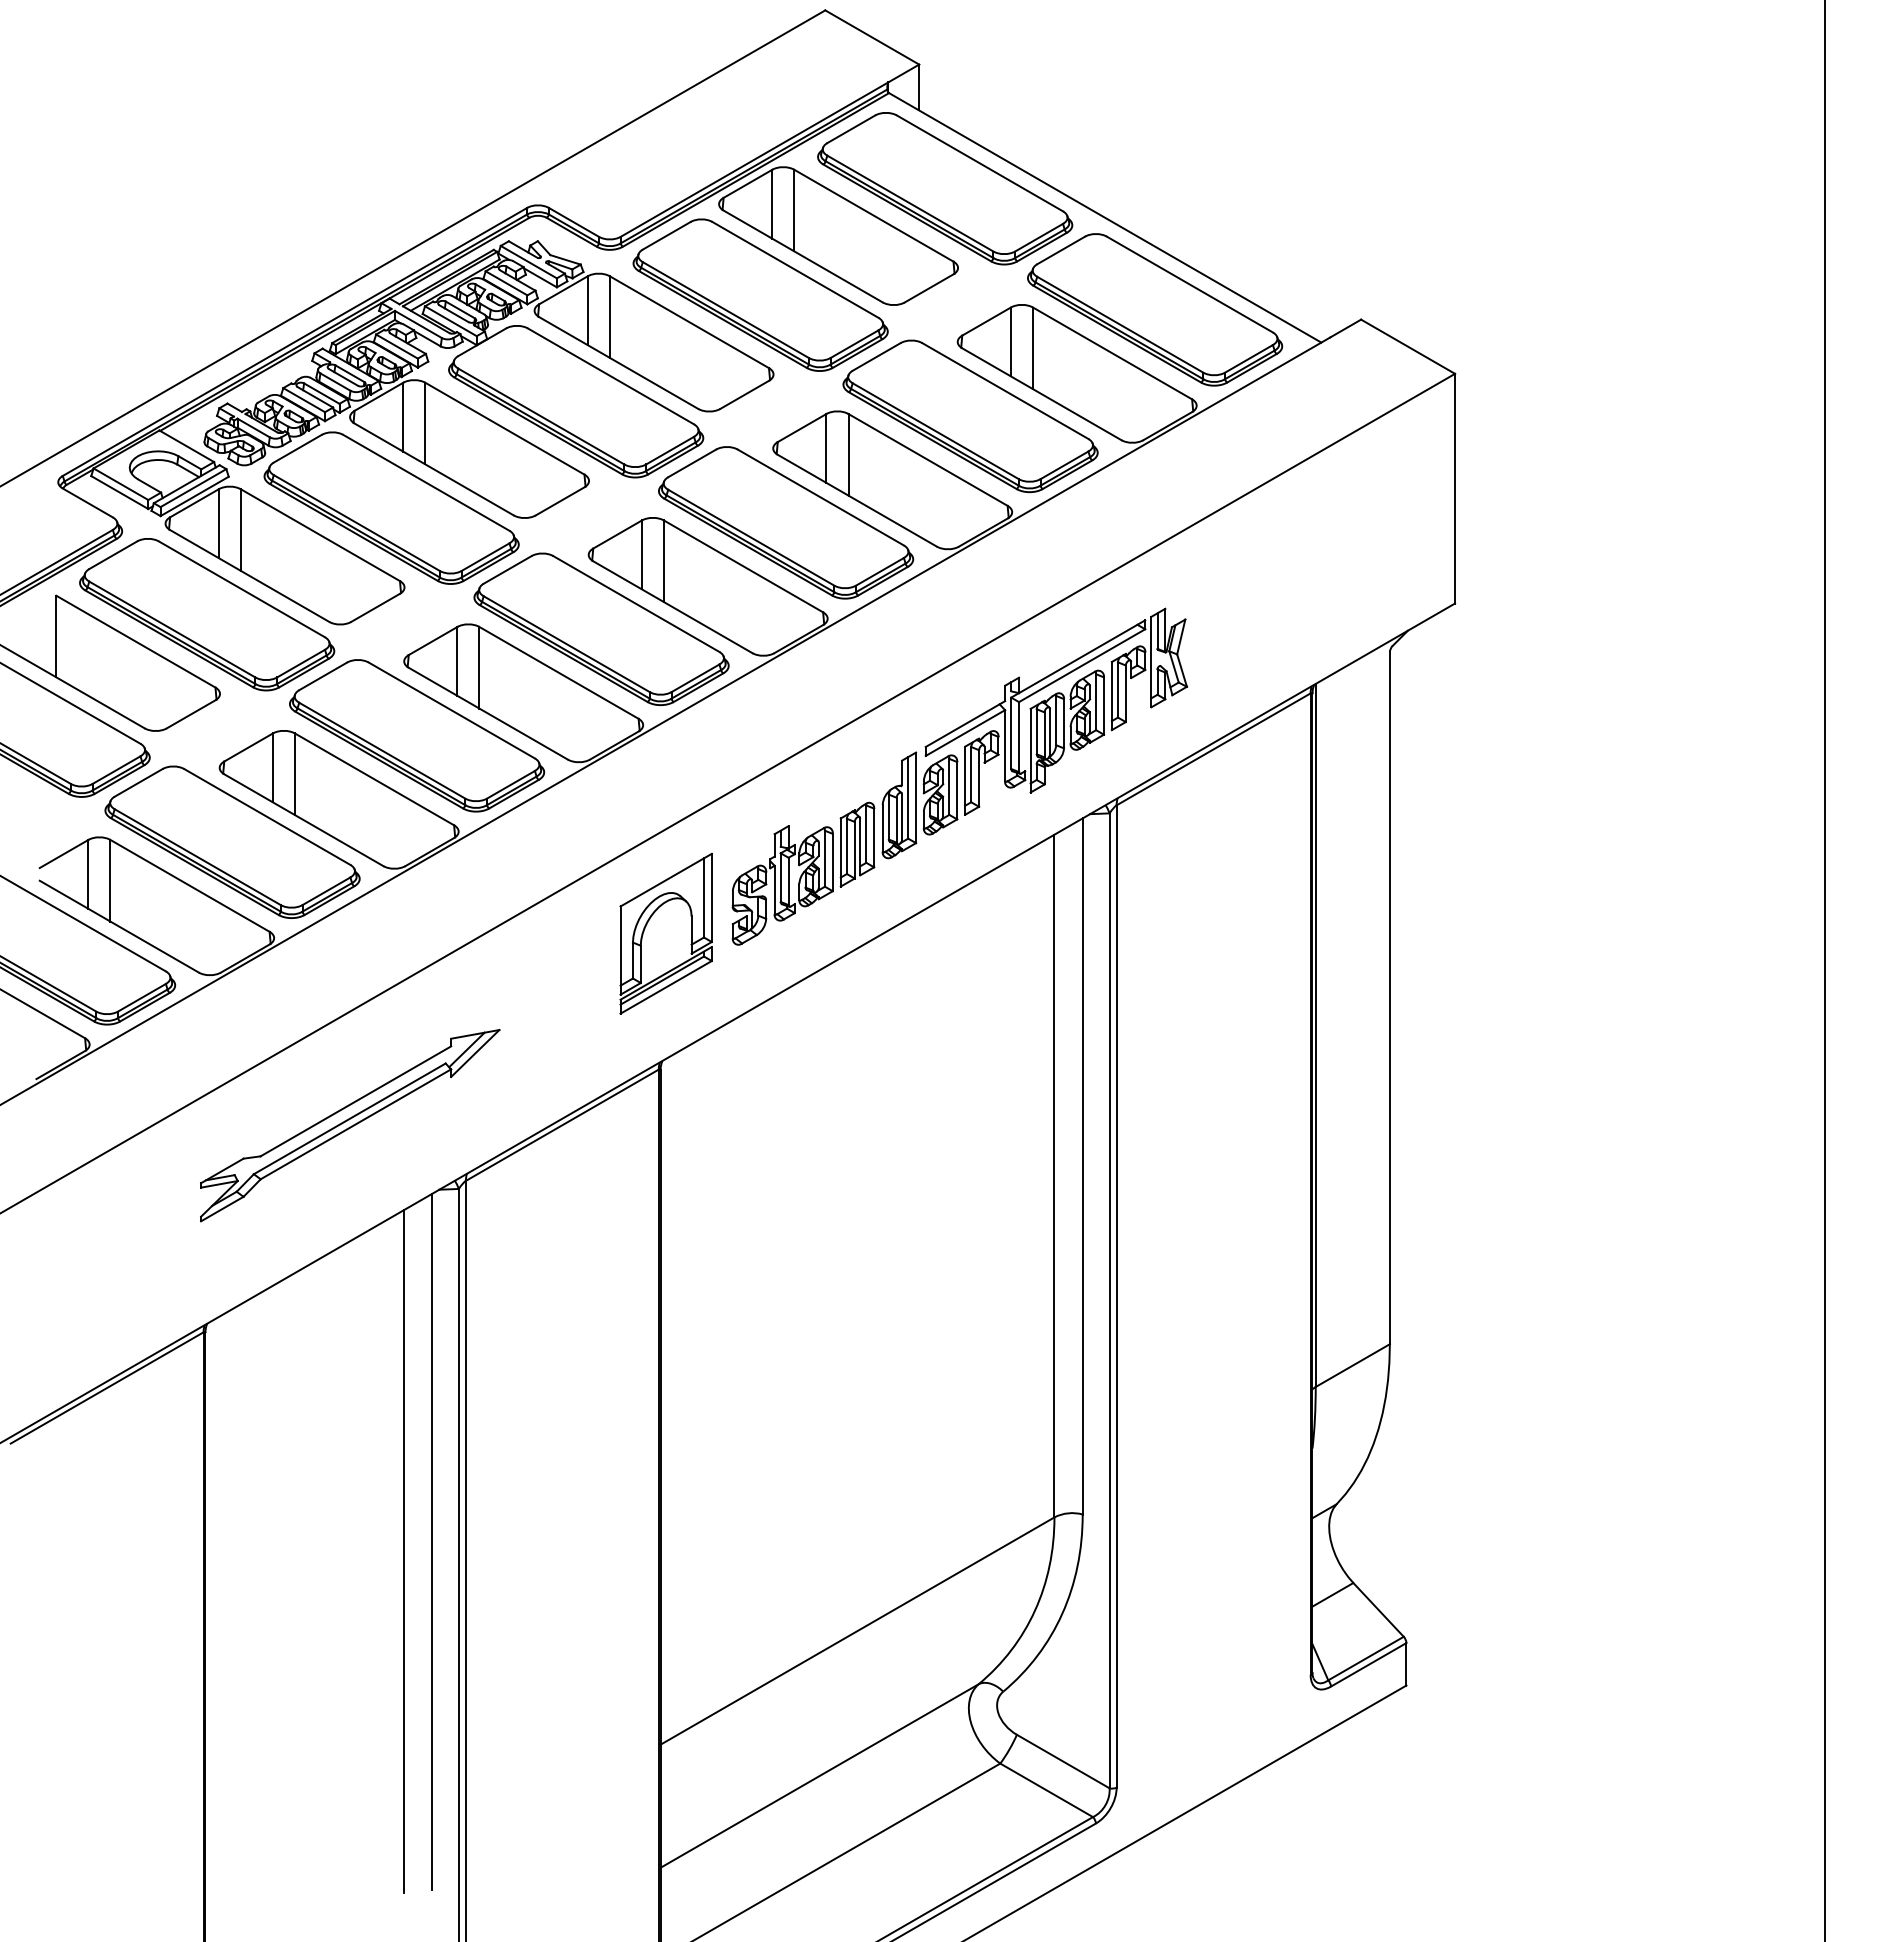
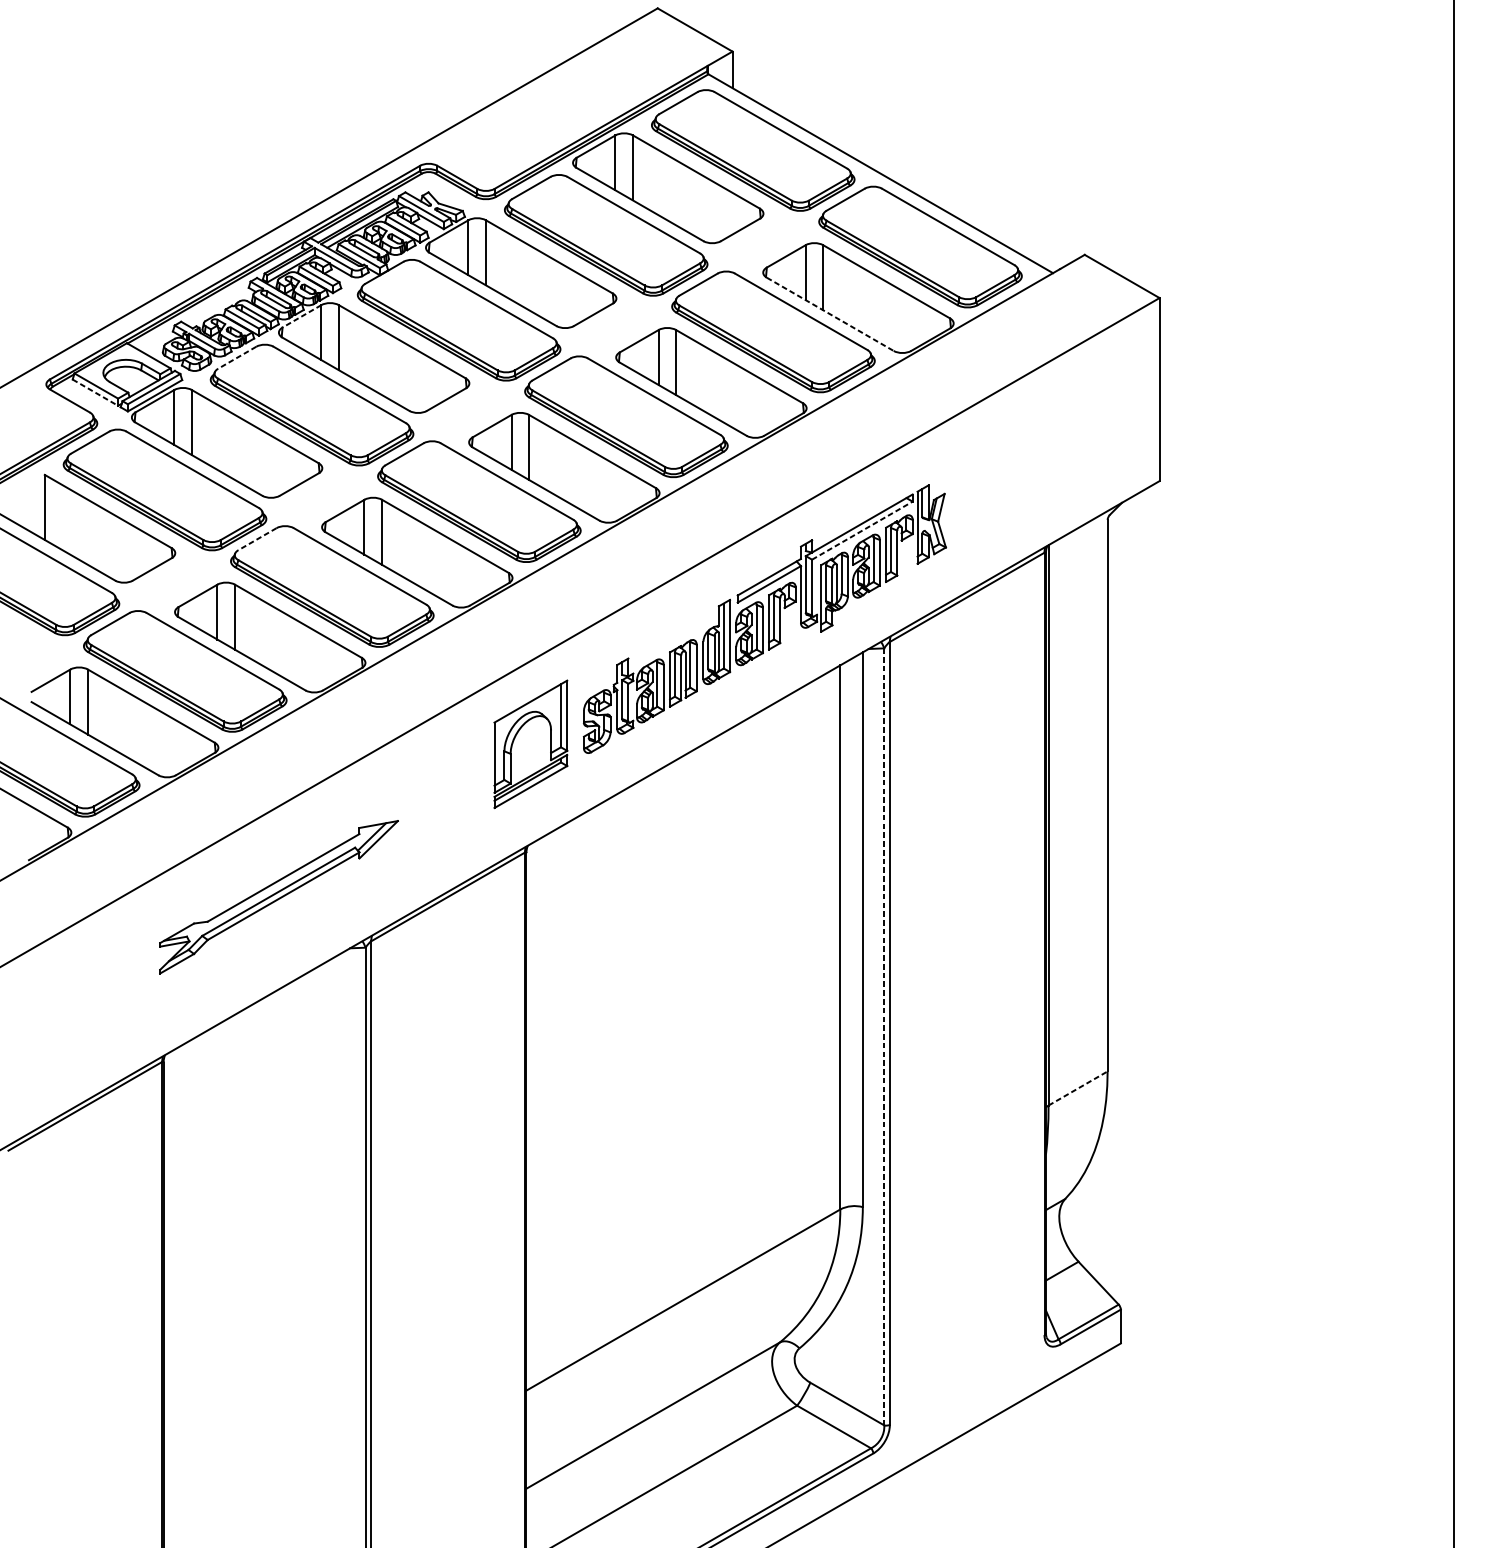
line: (1041, 394) -> (829, 314), solid -> dashed
line: (378, 397) -> (301, 316), solid -> dashed
line: (297, 448) -> (237, 357), solid -> dashed
line: (119, 492) -> (95, 392), solid -> dashed
line: (1082, 665) -> (862, 530), solid -> dashed
line: (323, 676) -> (257, 539), solid -> dashed
line: (1109, 1300) -> (884, 1036), solid -> dashed
line: (1352, 1365) -> (1077, 1088), solid -> dashed
line: (431, 1541) -> (343, 1228), removed
line: (403, 1551) -> (321, 1236), removed

